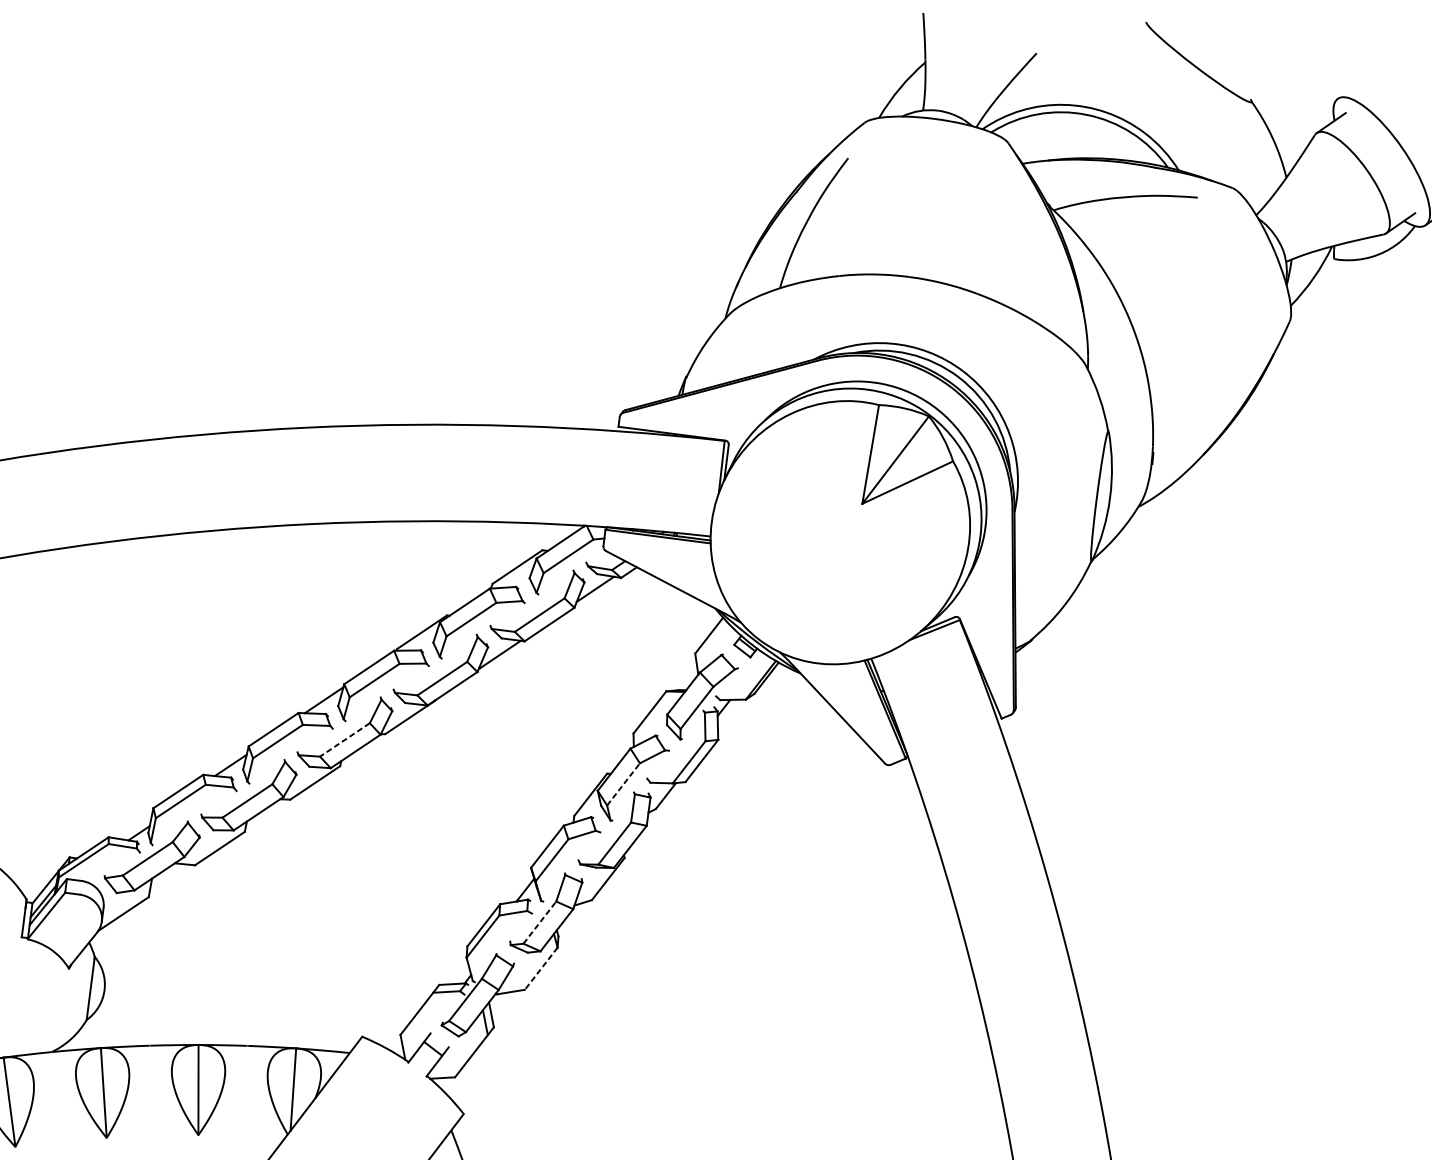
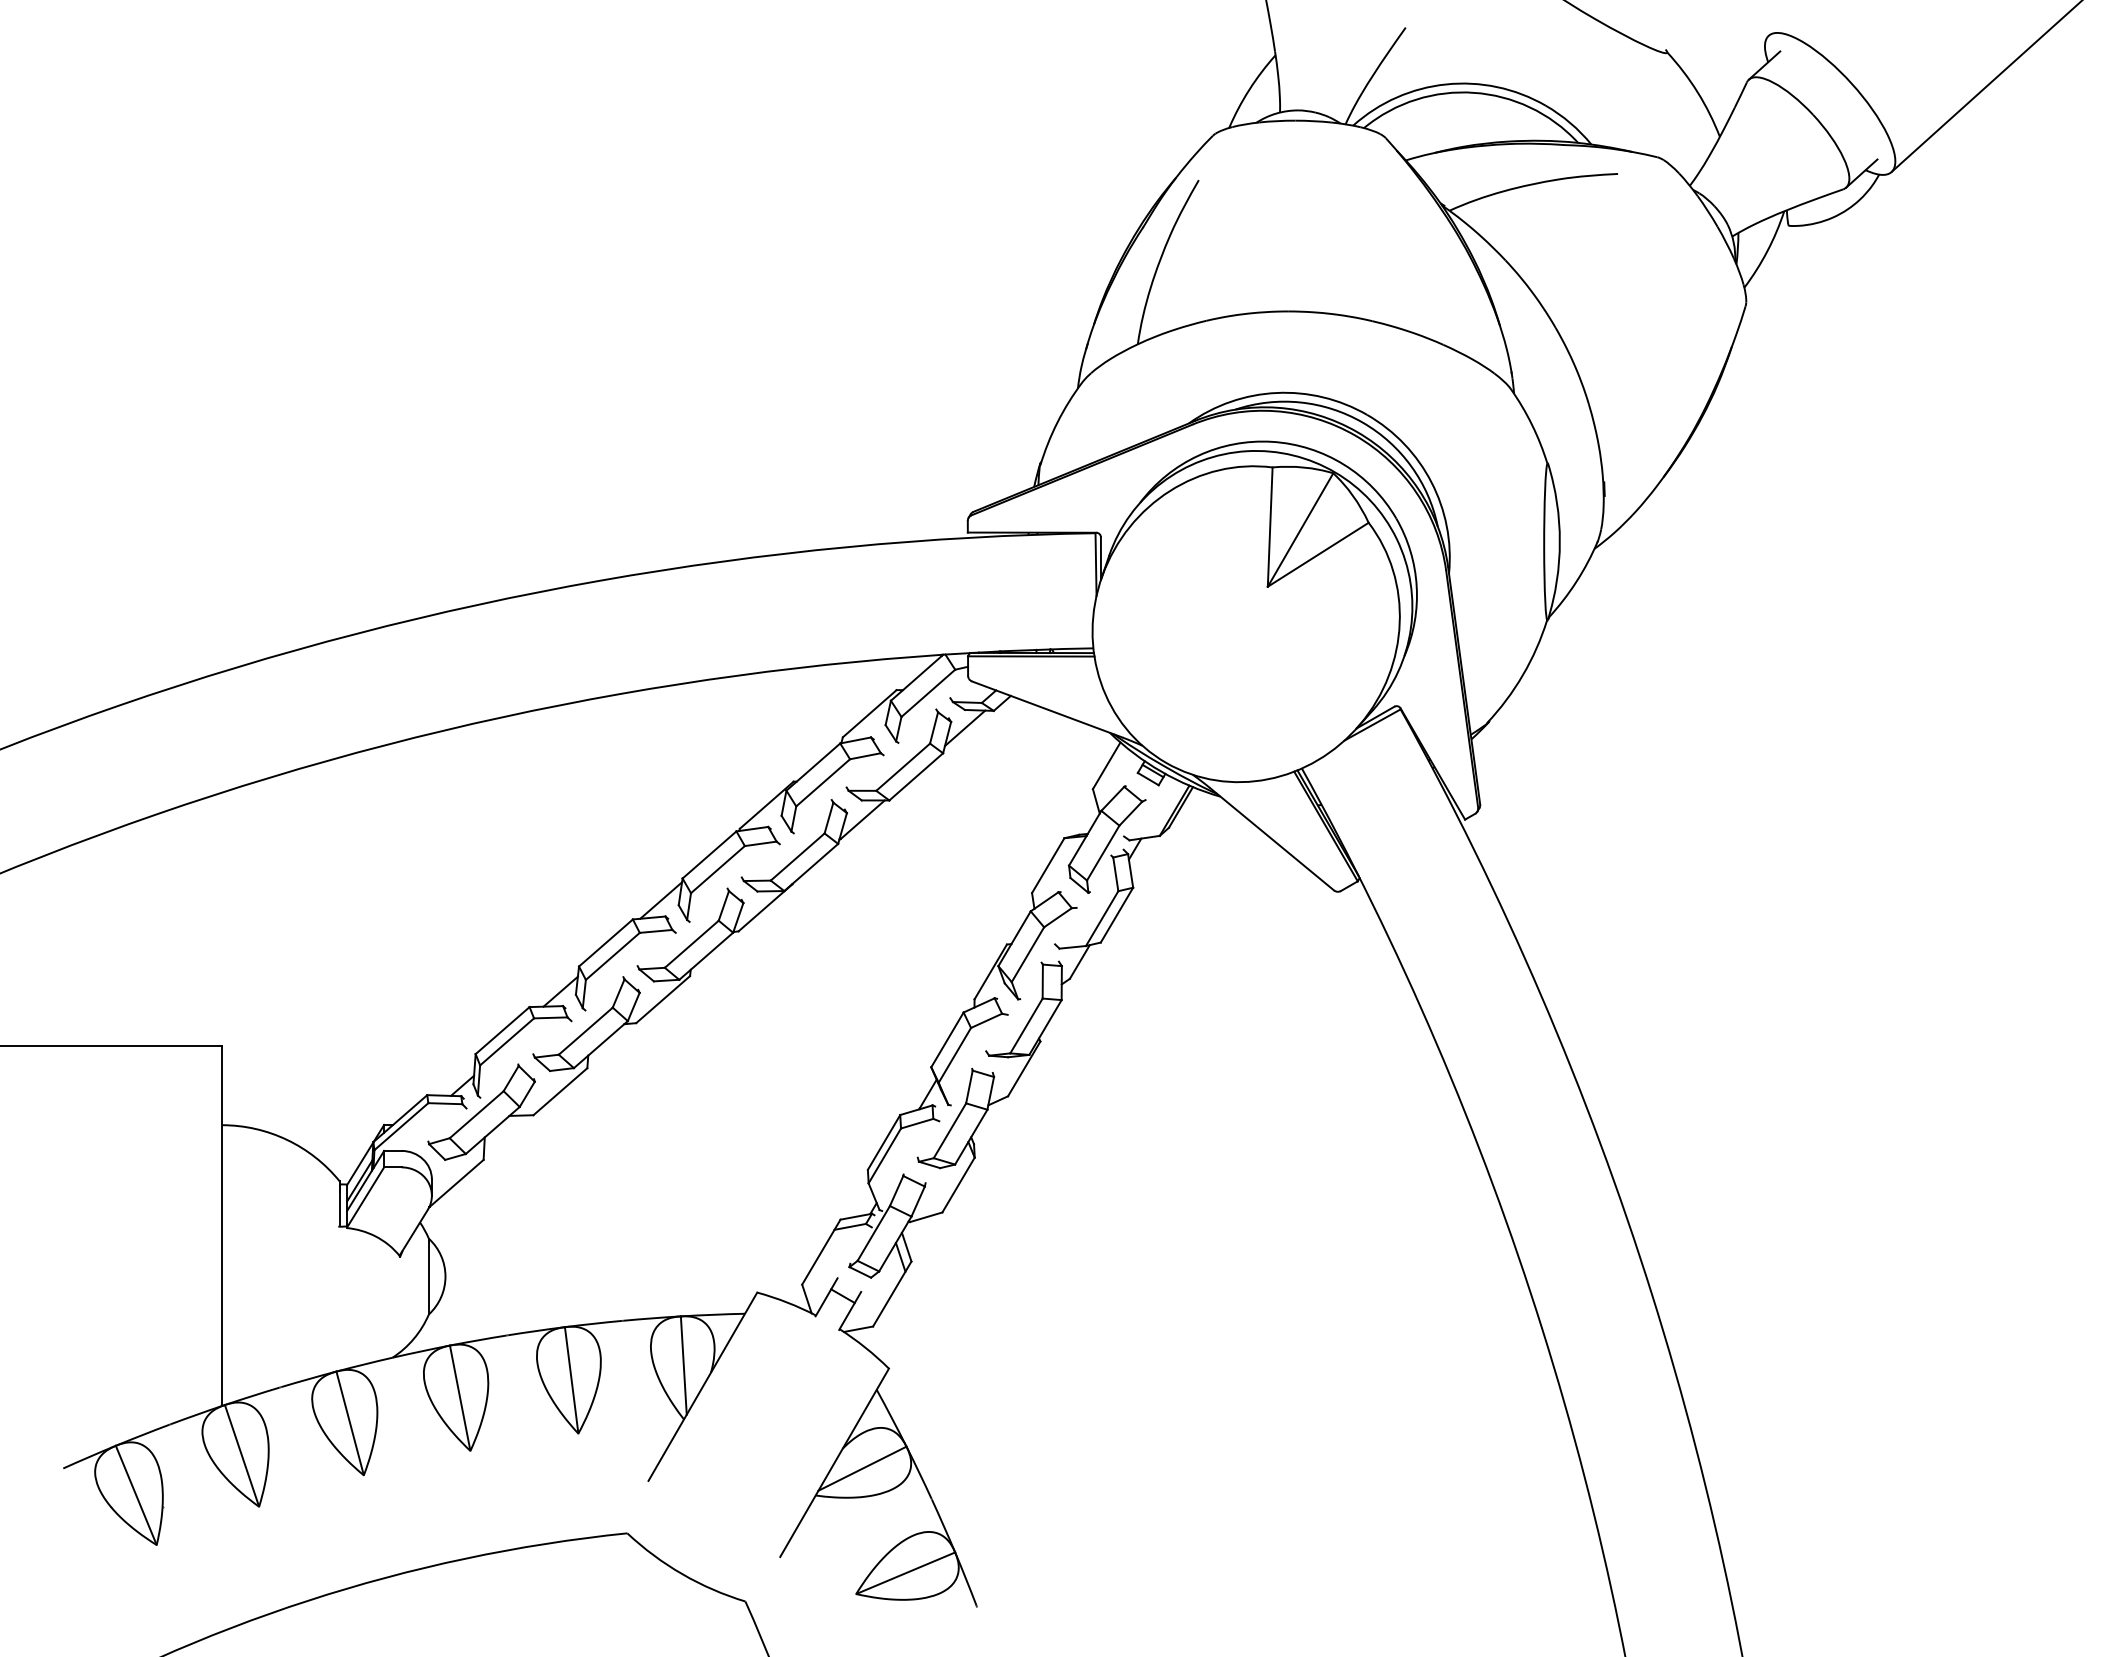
line: (344, 740) -> (691, 944), dashed -> solid
line: (623, 784) -> (1027, 954), dashed -> solid
line: (539, 922) -> (949, 1130), dashed -> solid
line: (541, 969) -> (958, 1185), dashed -> solid

